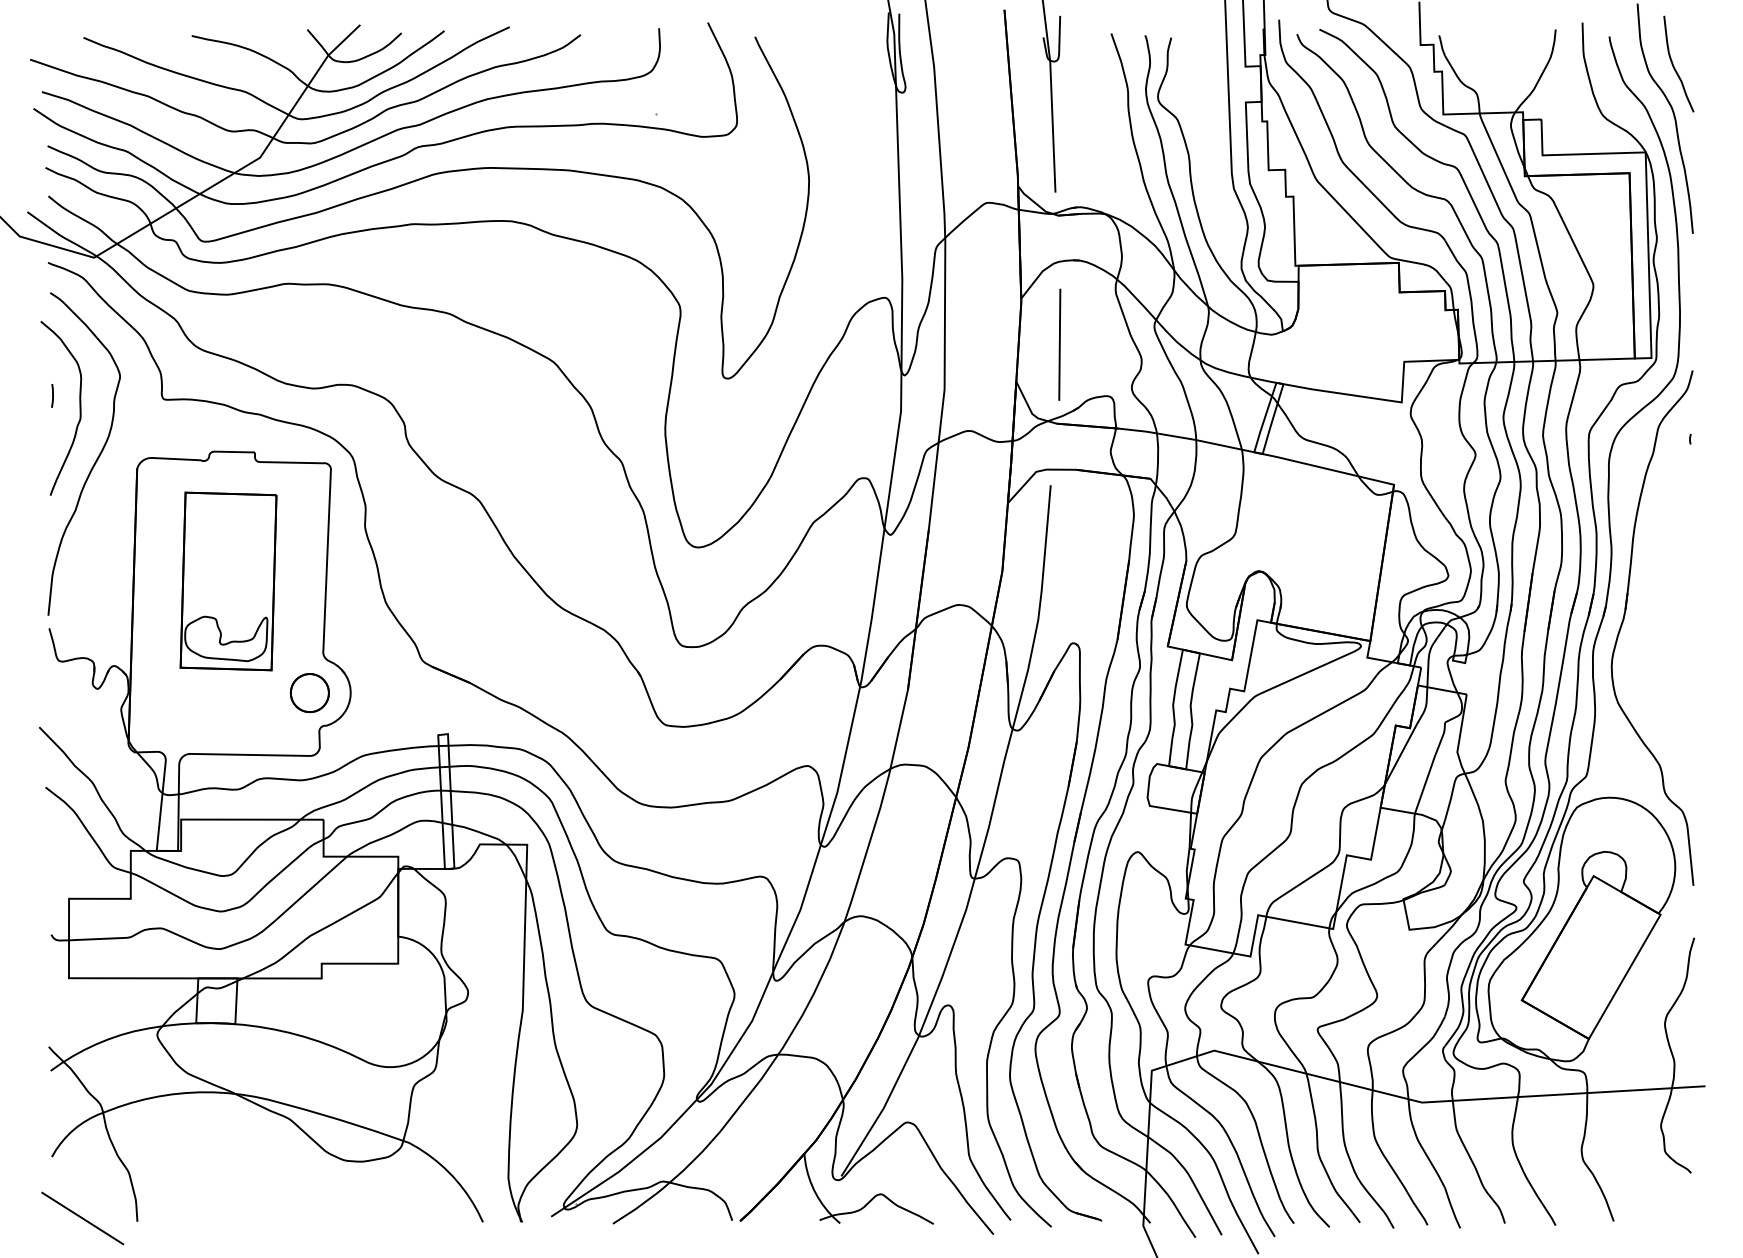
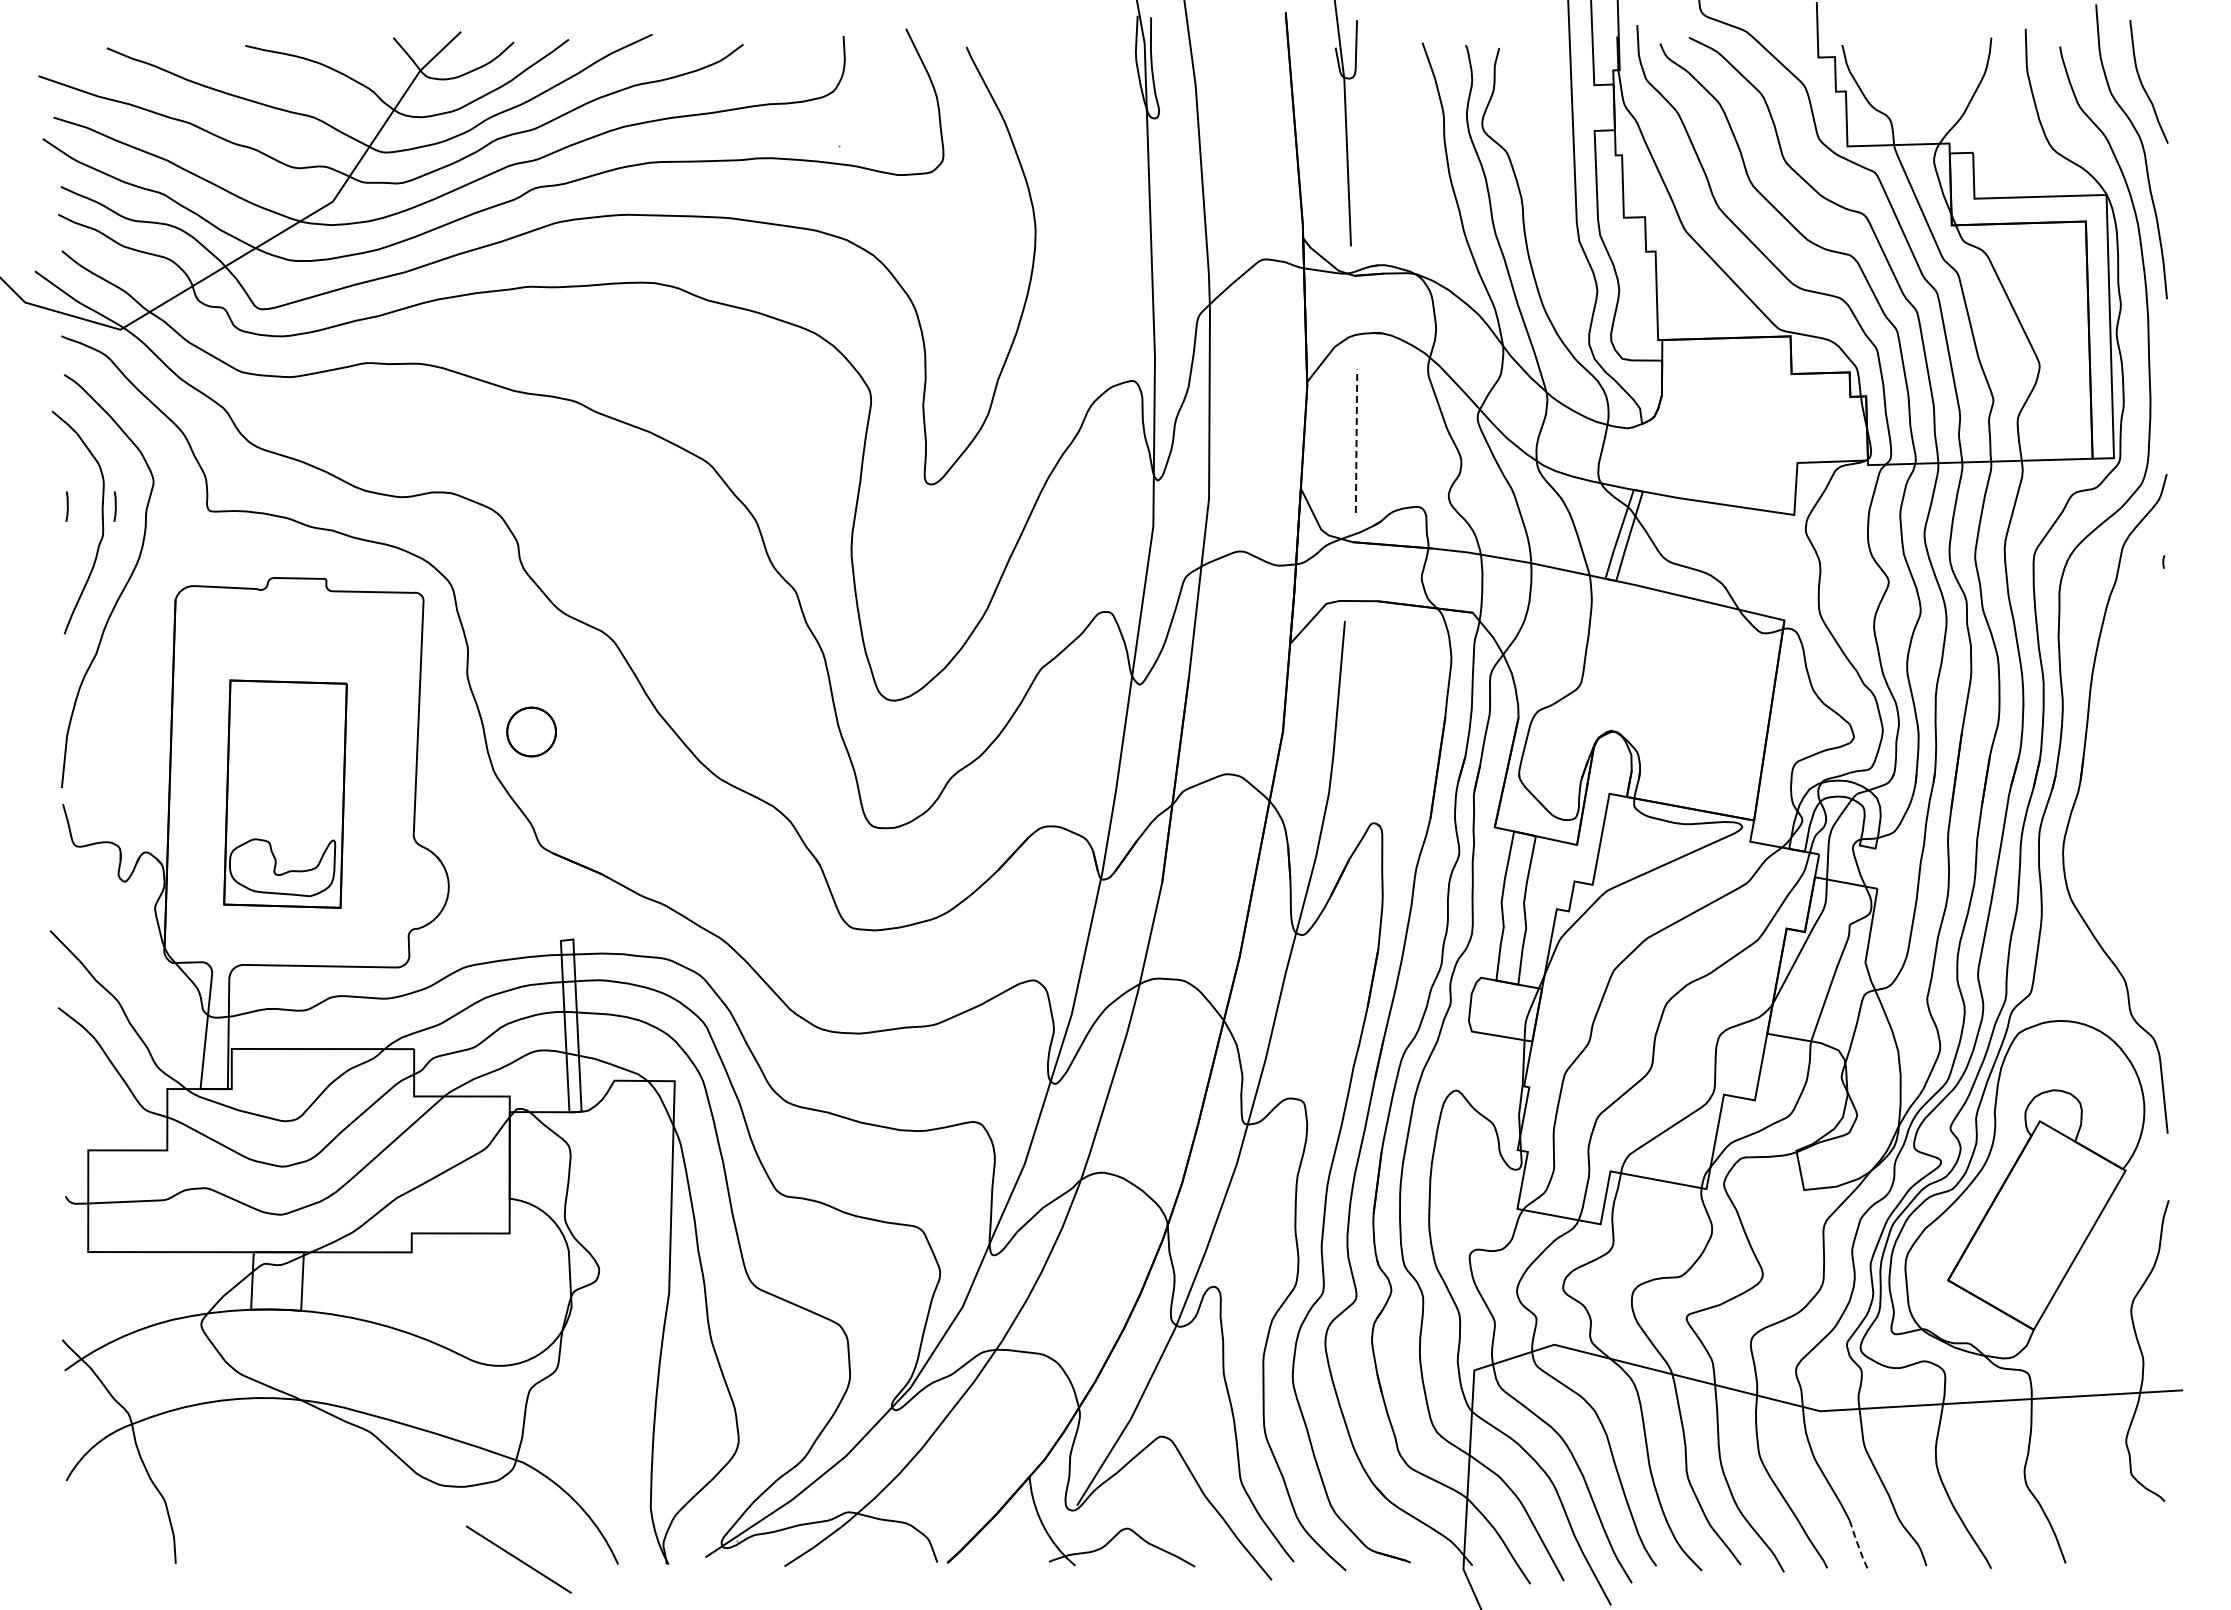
line: (1059, 344) -> (1356, 440), solid -> dashed
line: (89, 395) -> (114, 506), added
part: (228, 580) -> (285, 793), moved
part: (309, 692) -> (531, 731), moved
line: (1451, 1209) -> (1858, 1547), solid -> dashed
line: (82, 1218) -> (518, 1559), moved

